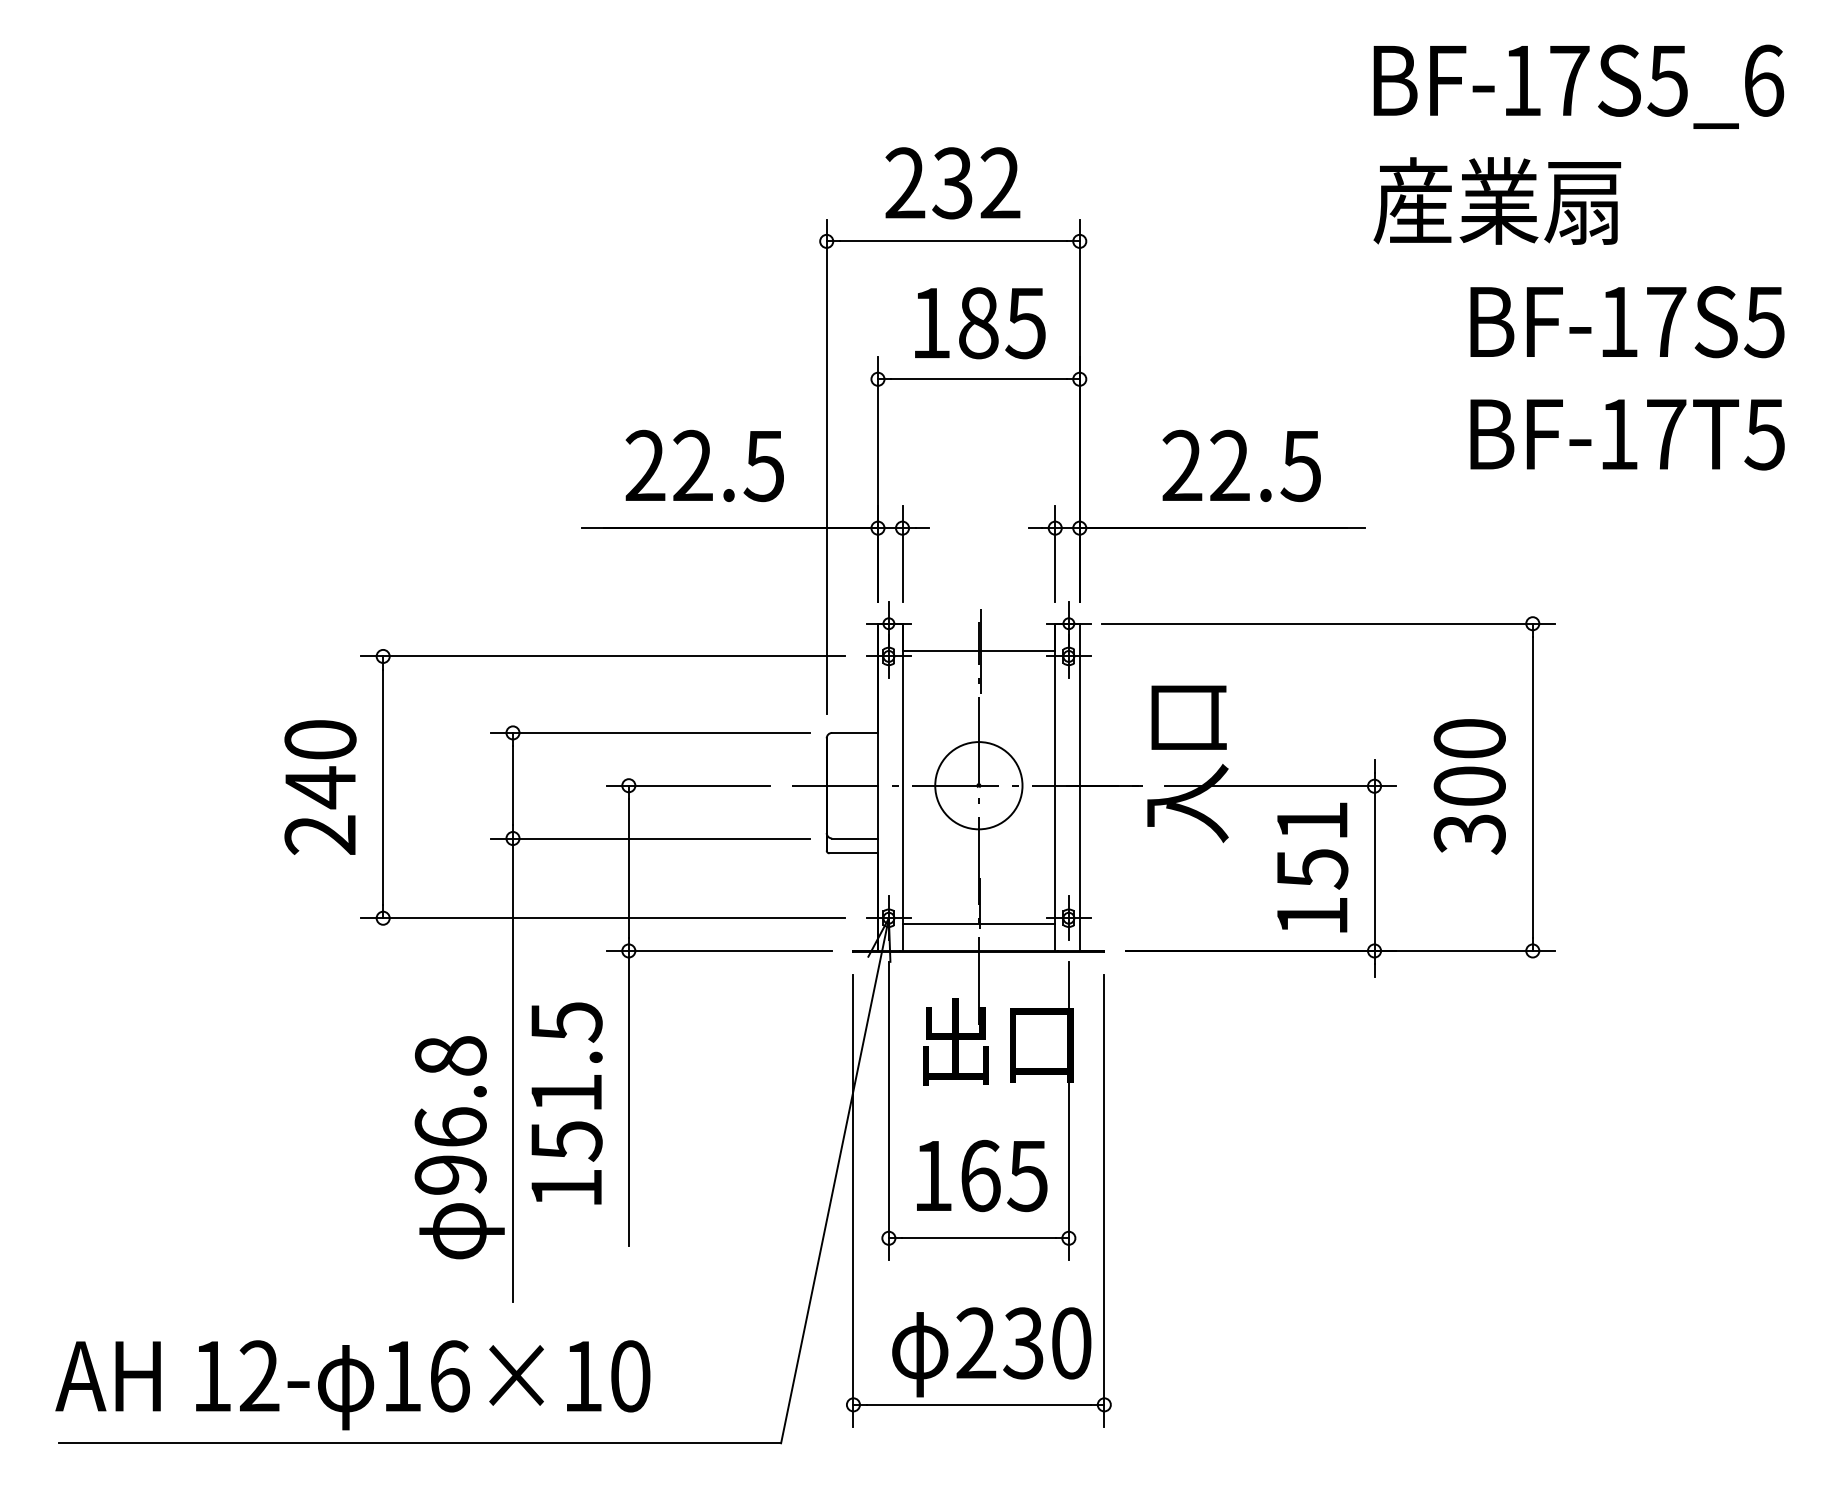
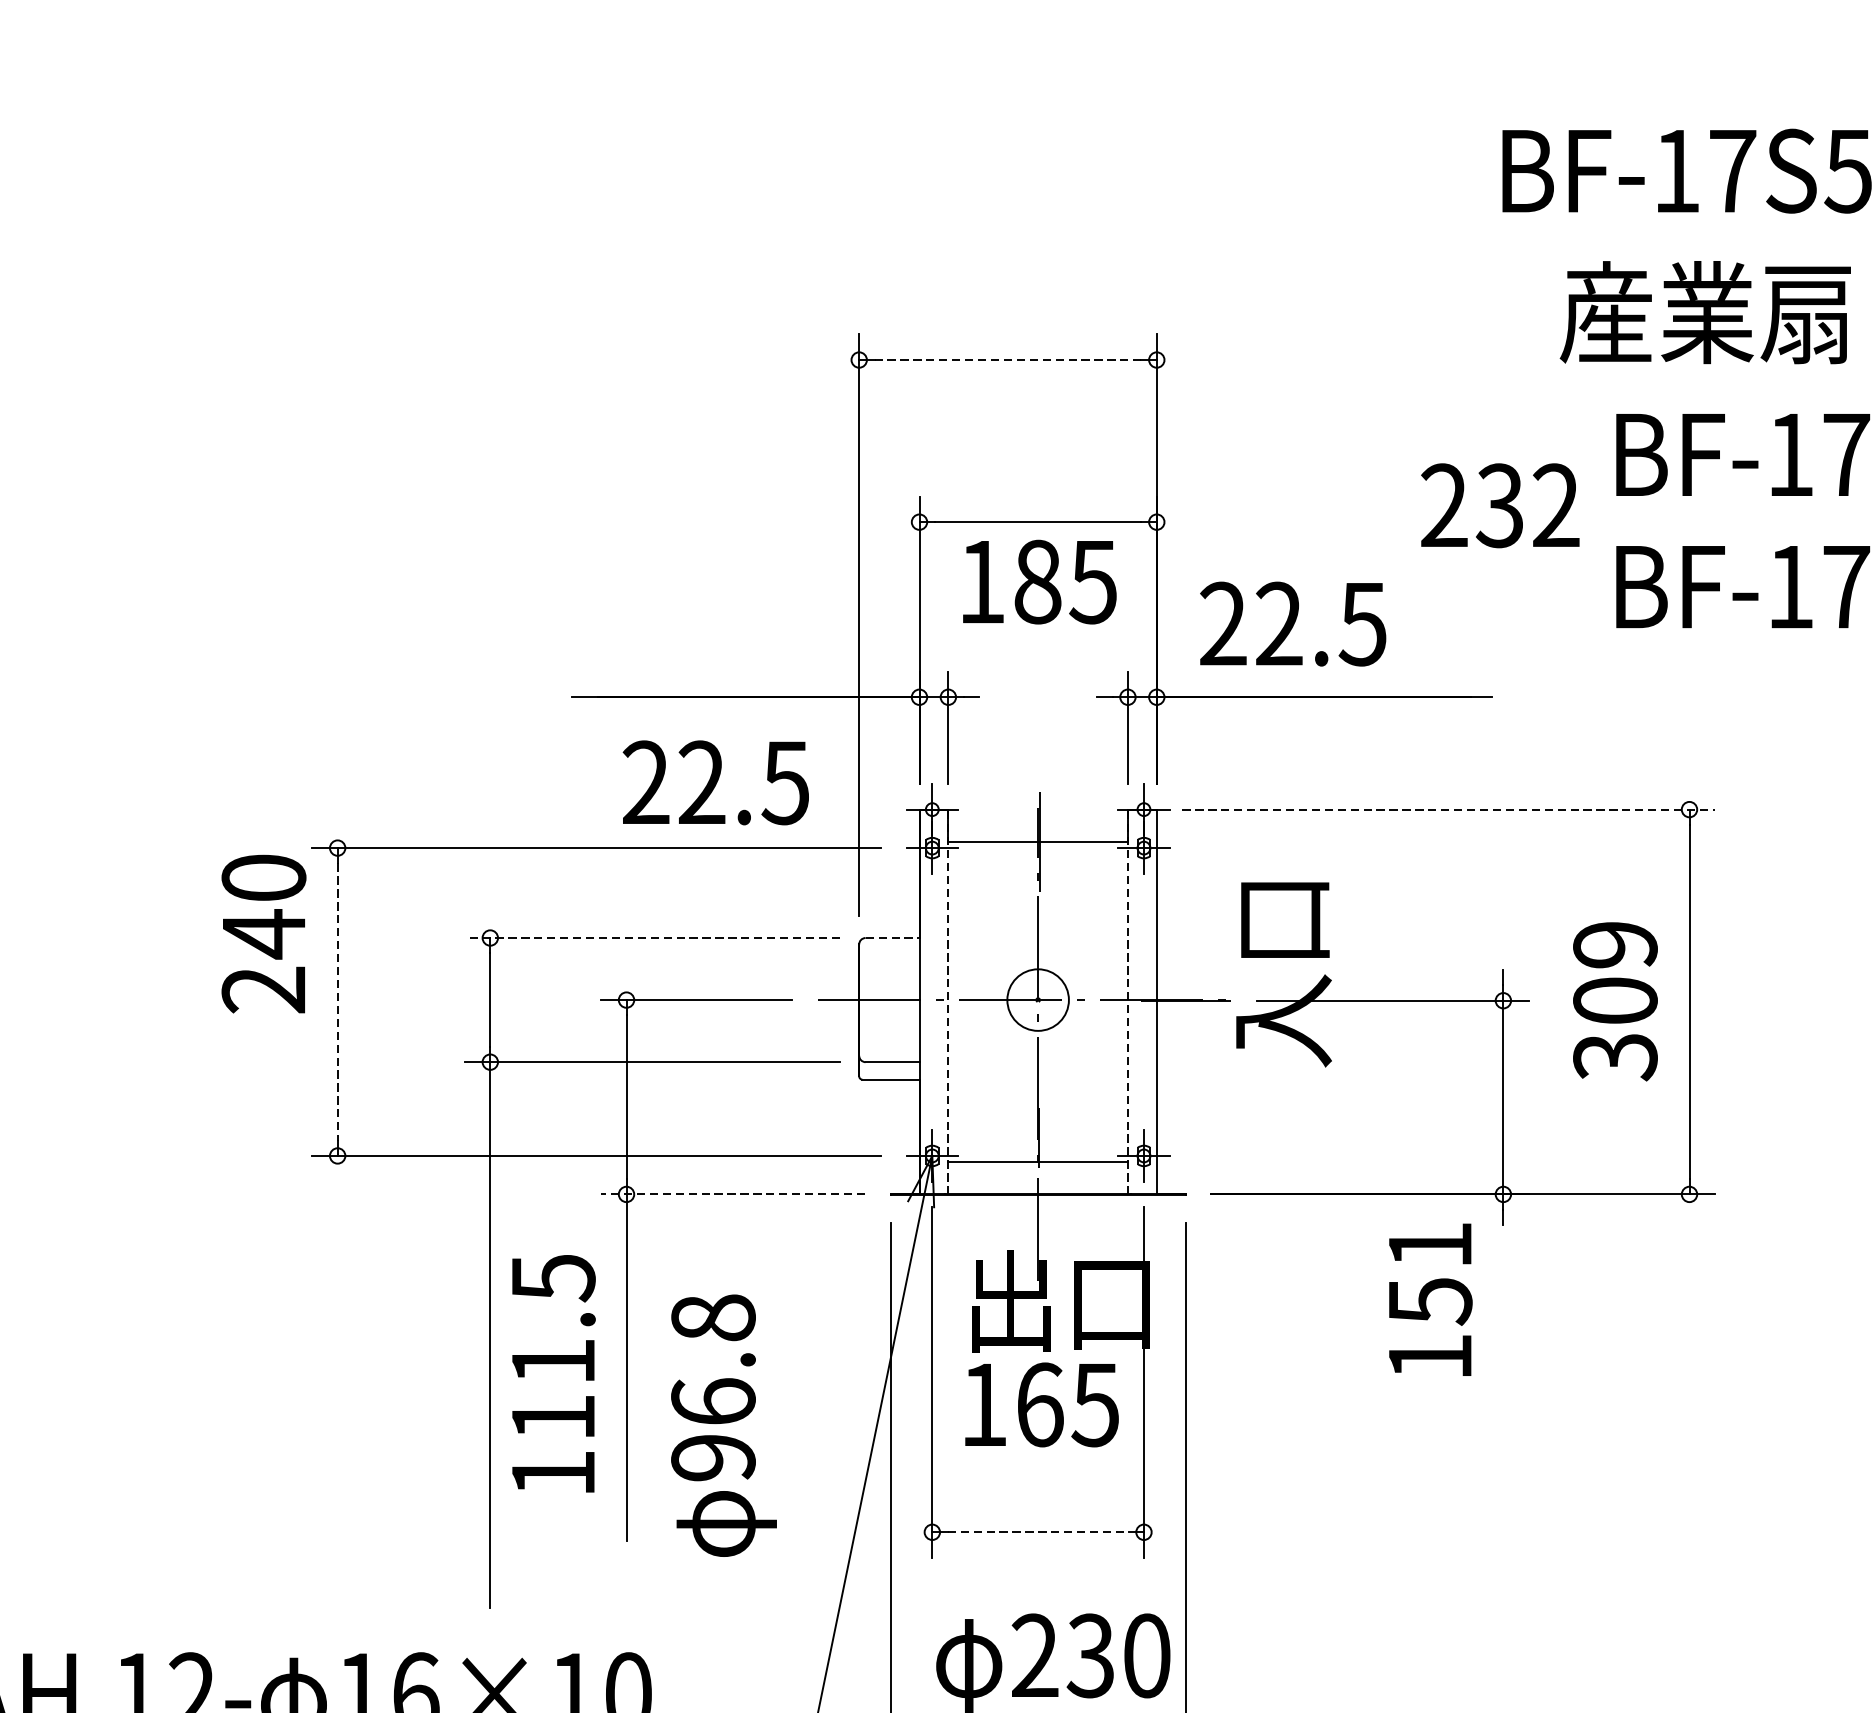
text: (952, 183) -> (1499, 505), moved
text: (1497, 200) -> (1705, 311), moved
line: (952, 241) -> (1007, 360), solid -> dashed
text: (980, 323) -> (1040, 582), moved
text: (704, 465) -> (715, 782), moved
text: (1241, 465) -> (1292, 623), moved
line: (1328, 623) -> (1449, 809), solid -> dashed
line: (650, 732) -> (652, 937), solid -> dashed
line: (855, 732) -> (893, 937), solid -> dashed
text: (1469, 738) -> (1615, 944), 300 -> 309
circle: (978, 785) -> (1037, 999), size x0.6
text: (320, 787) -> (263, 934), moved
line: (383, 787) -> (338, 1002), solid -> dashed
line: (902, 787) -> (948, 1002), solid -> dashed
line: (1055, 787) -> (1128, 1002), solid -> dashed
text: (1312, 867) -> (1430, 1299), moved
line: (718, 950) -> (731, 1193), solid -> dashed
text: (566, 1141) -> (553, 1418), 151.5 -> 111.5
text: (459, 1147) -> (723, 1425), moved
text: (982, 1176) -> (1042, 1405), moved
line: (978, 1238) -> (1037, 1532), solid -> dashed

